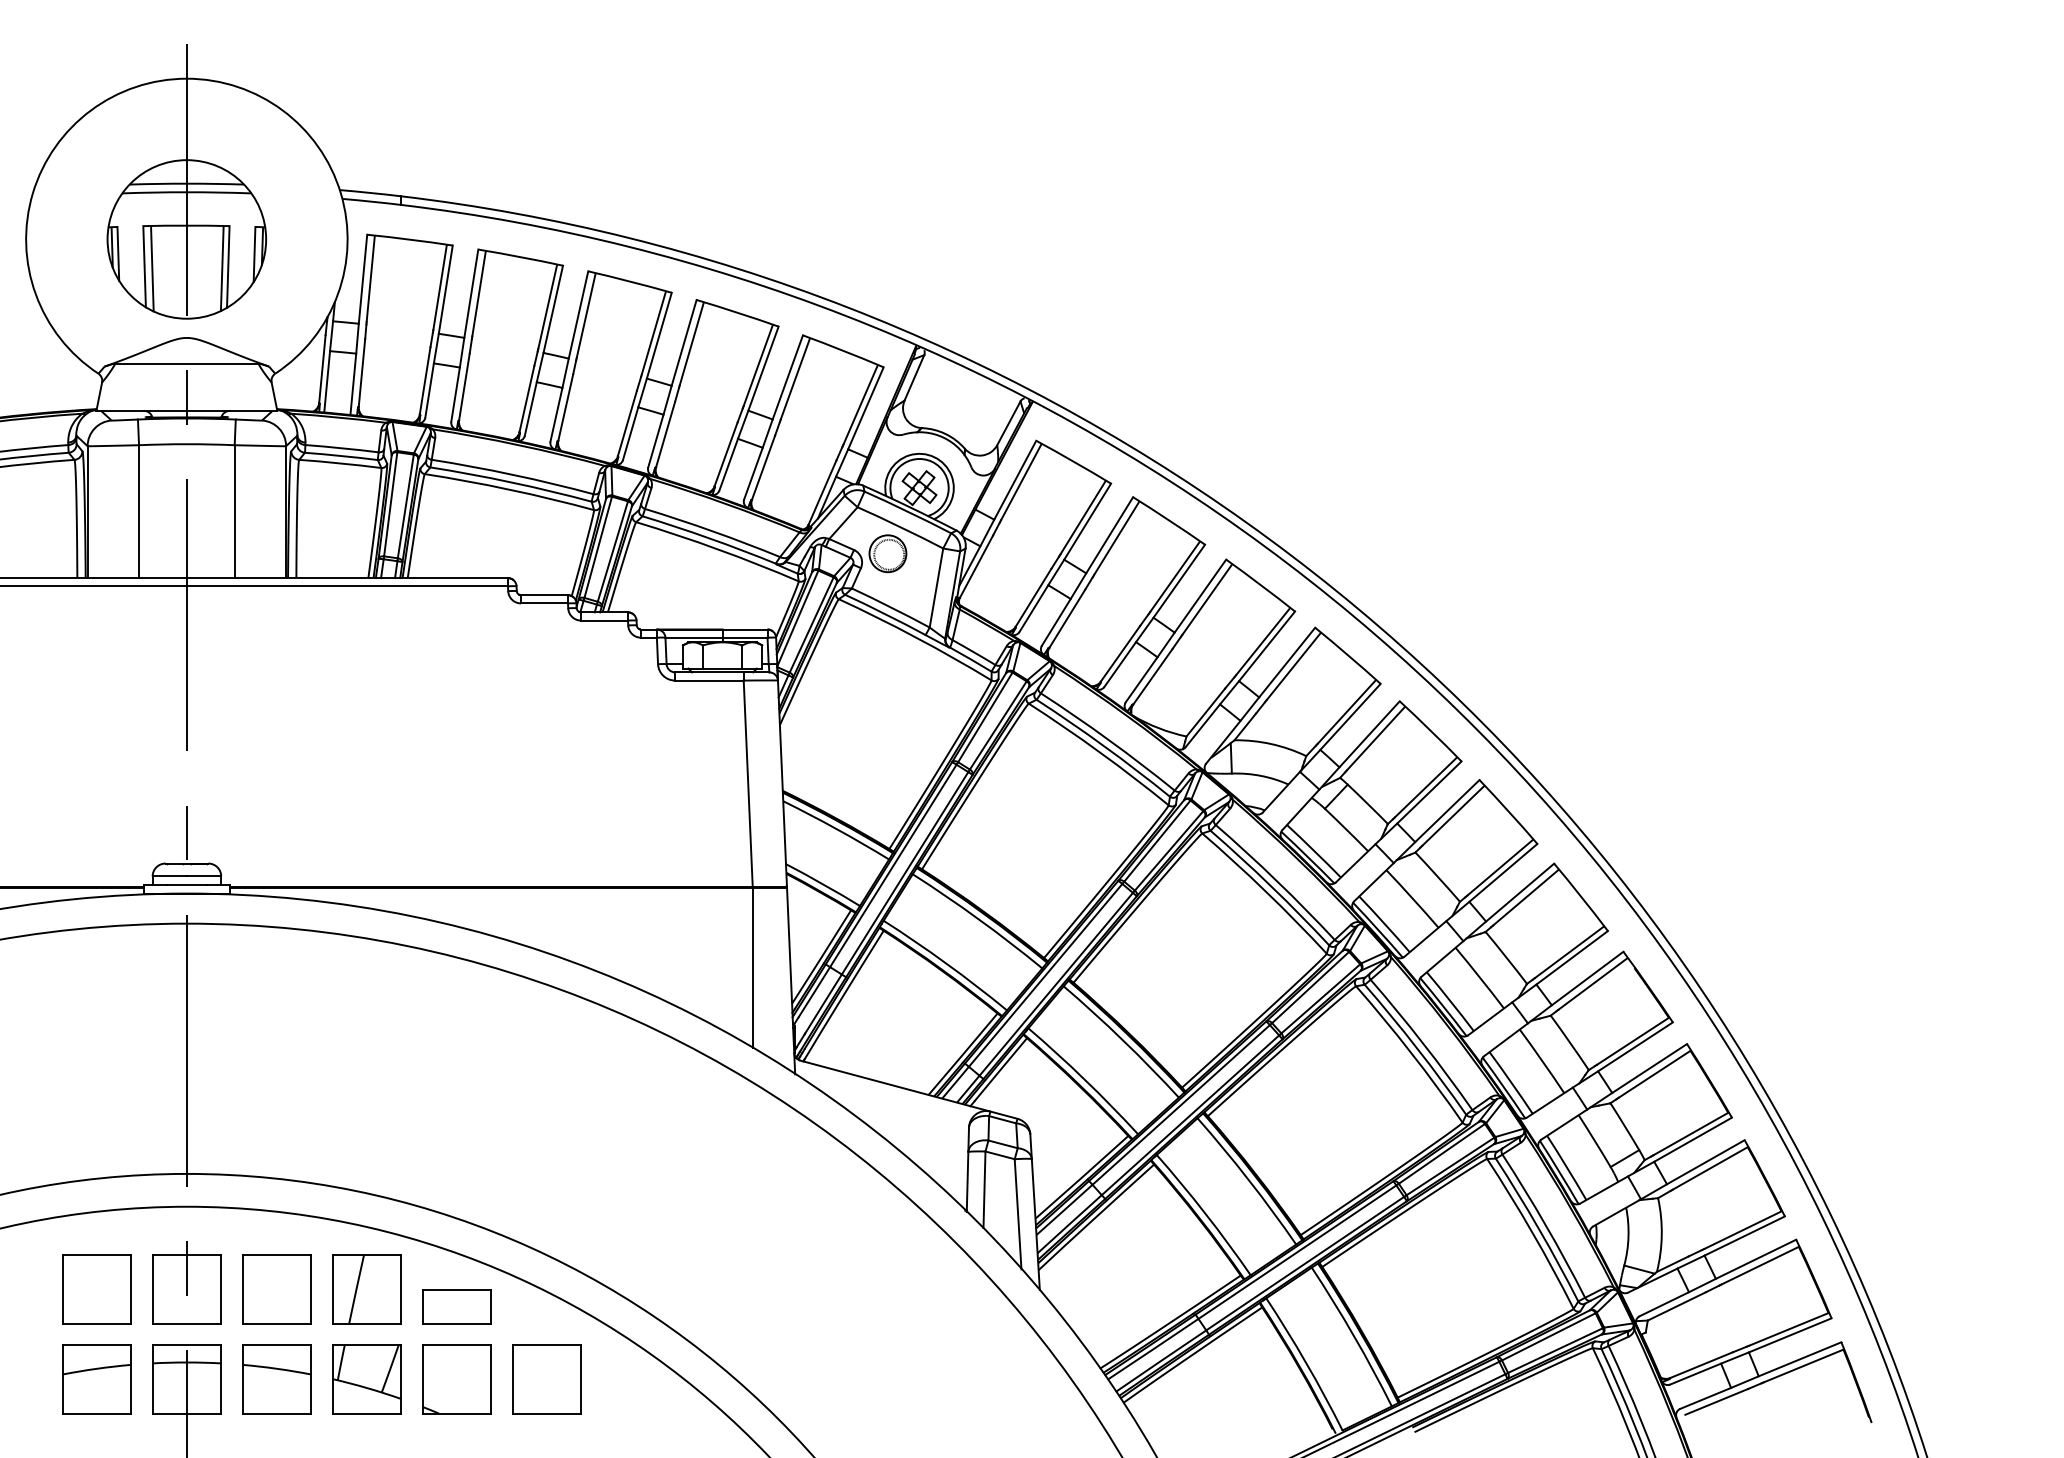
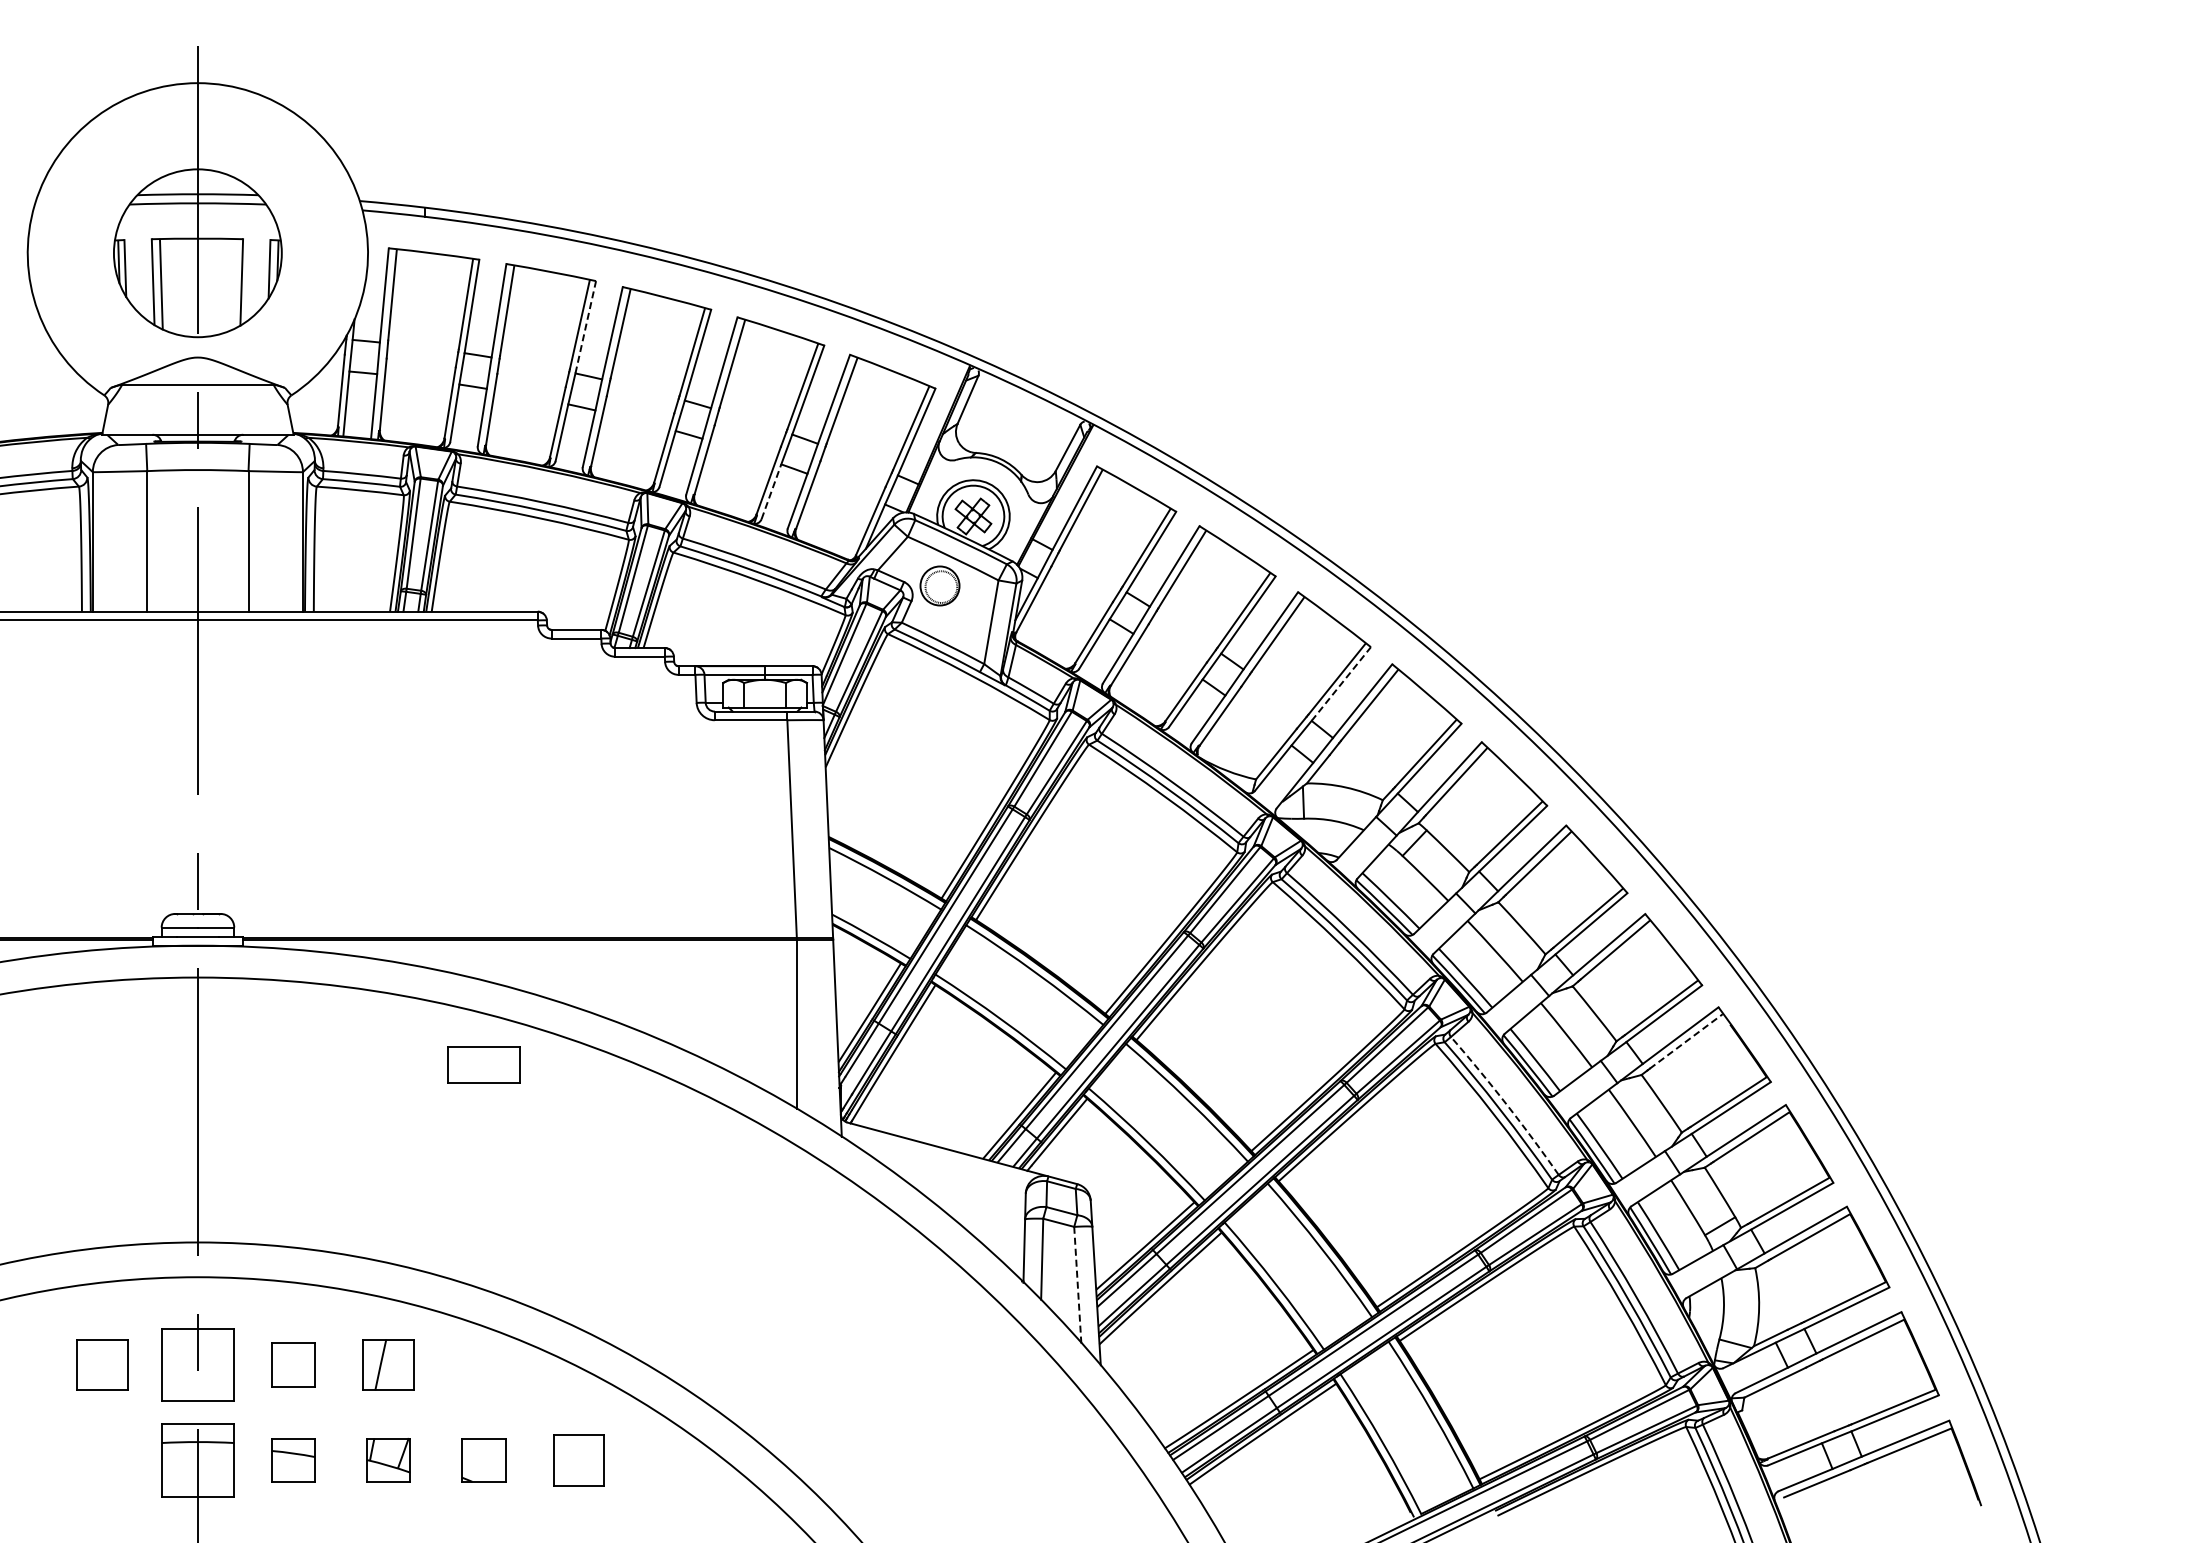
line: (221, 268) -> (234, 284), removed
line: (553, 308) -> (585, 326), solid -> dashed
line: (728, 464) -> (771, 491), solid -> dashed
line: (1267, 645) -> (1341, 683), solid -> dashed
line: (1593, 984) -> (1686, 1041), solid -> dashed
arc: (1423, 1043) -> (1506, 1104), solid -> dashed
line: (1017, 1213) -> (1077, 1284), solid -> dashed
part: (96, 1289) -> (102, 1364), size x0.7
part: (277, 1289) -> (293, 1364), size x0.6
part: (366, 1289) -> (388, 1364), size x0.7
part: (456, 1306) -> (483, 1064), moved
part: (96, 1379) -> (102, 1460), removed
part: (277, 1379) -> (293, 1460), size x0.6
part: (366, 1379) -> (388, 1460), size x0.6
part: (456, 1379) -> (483, 1460), size x0.6
part: (546, 1379) -> (578, 1460), size x0.7

